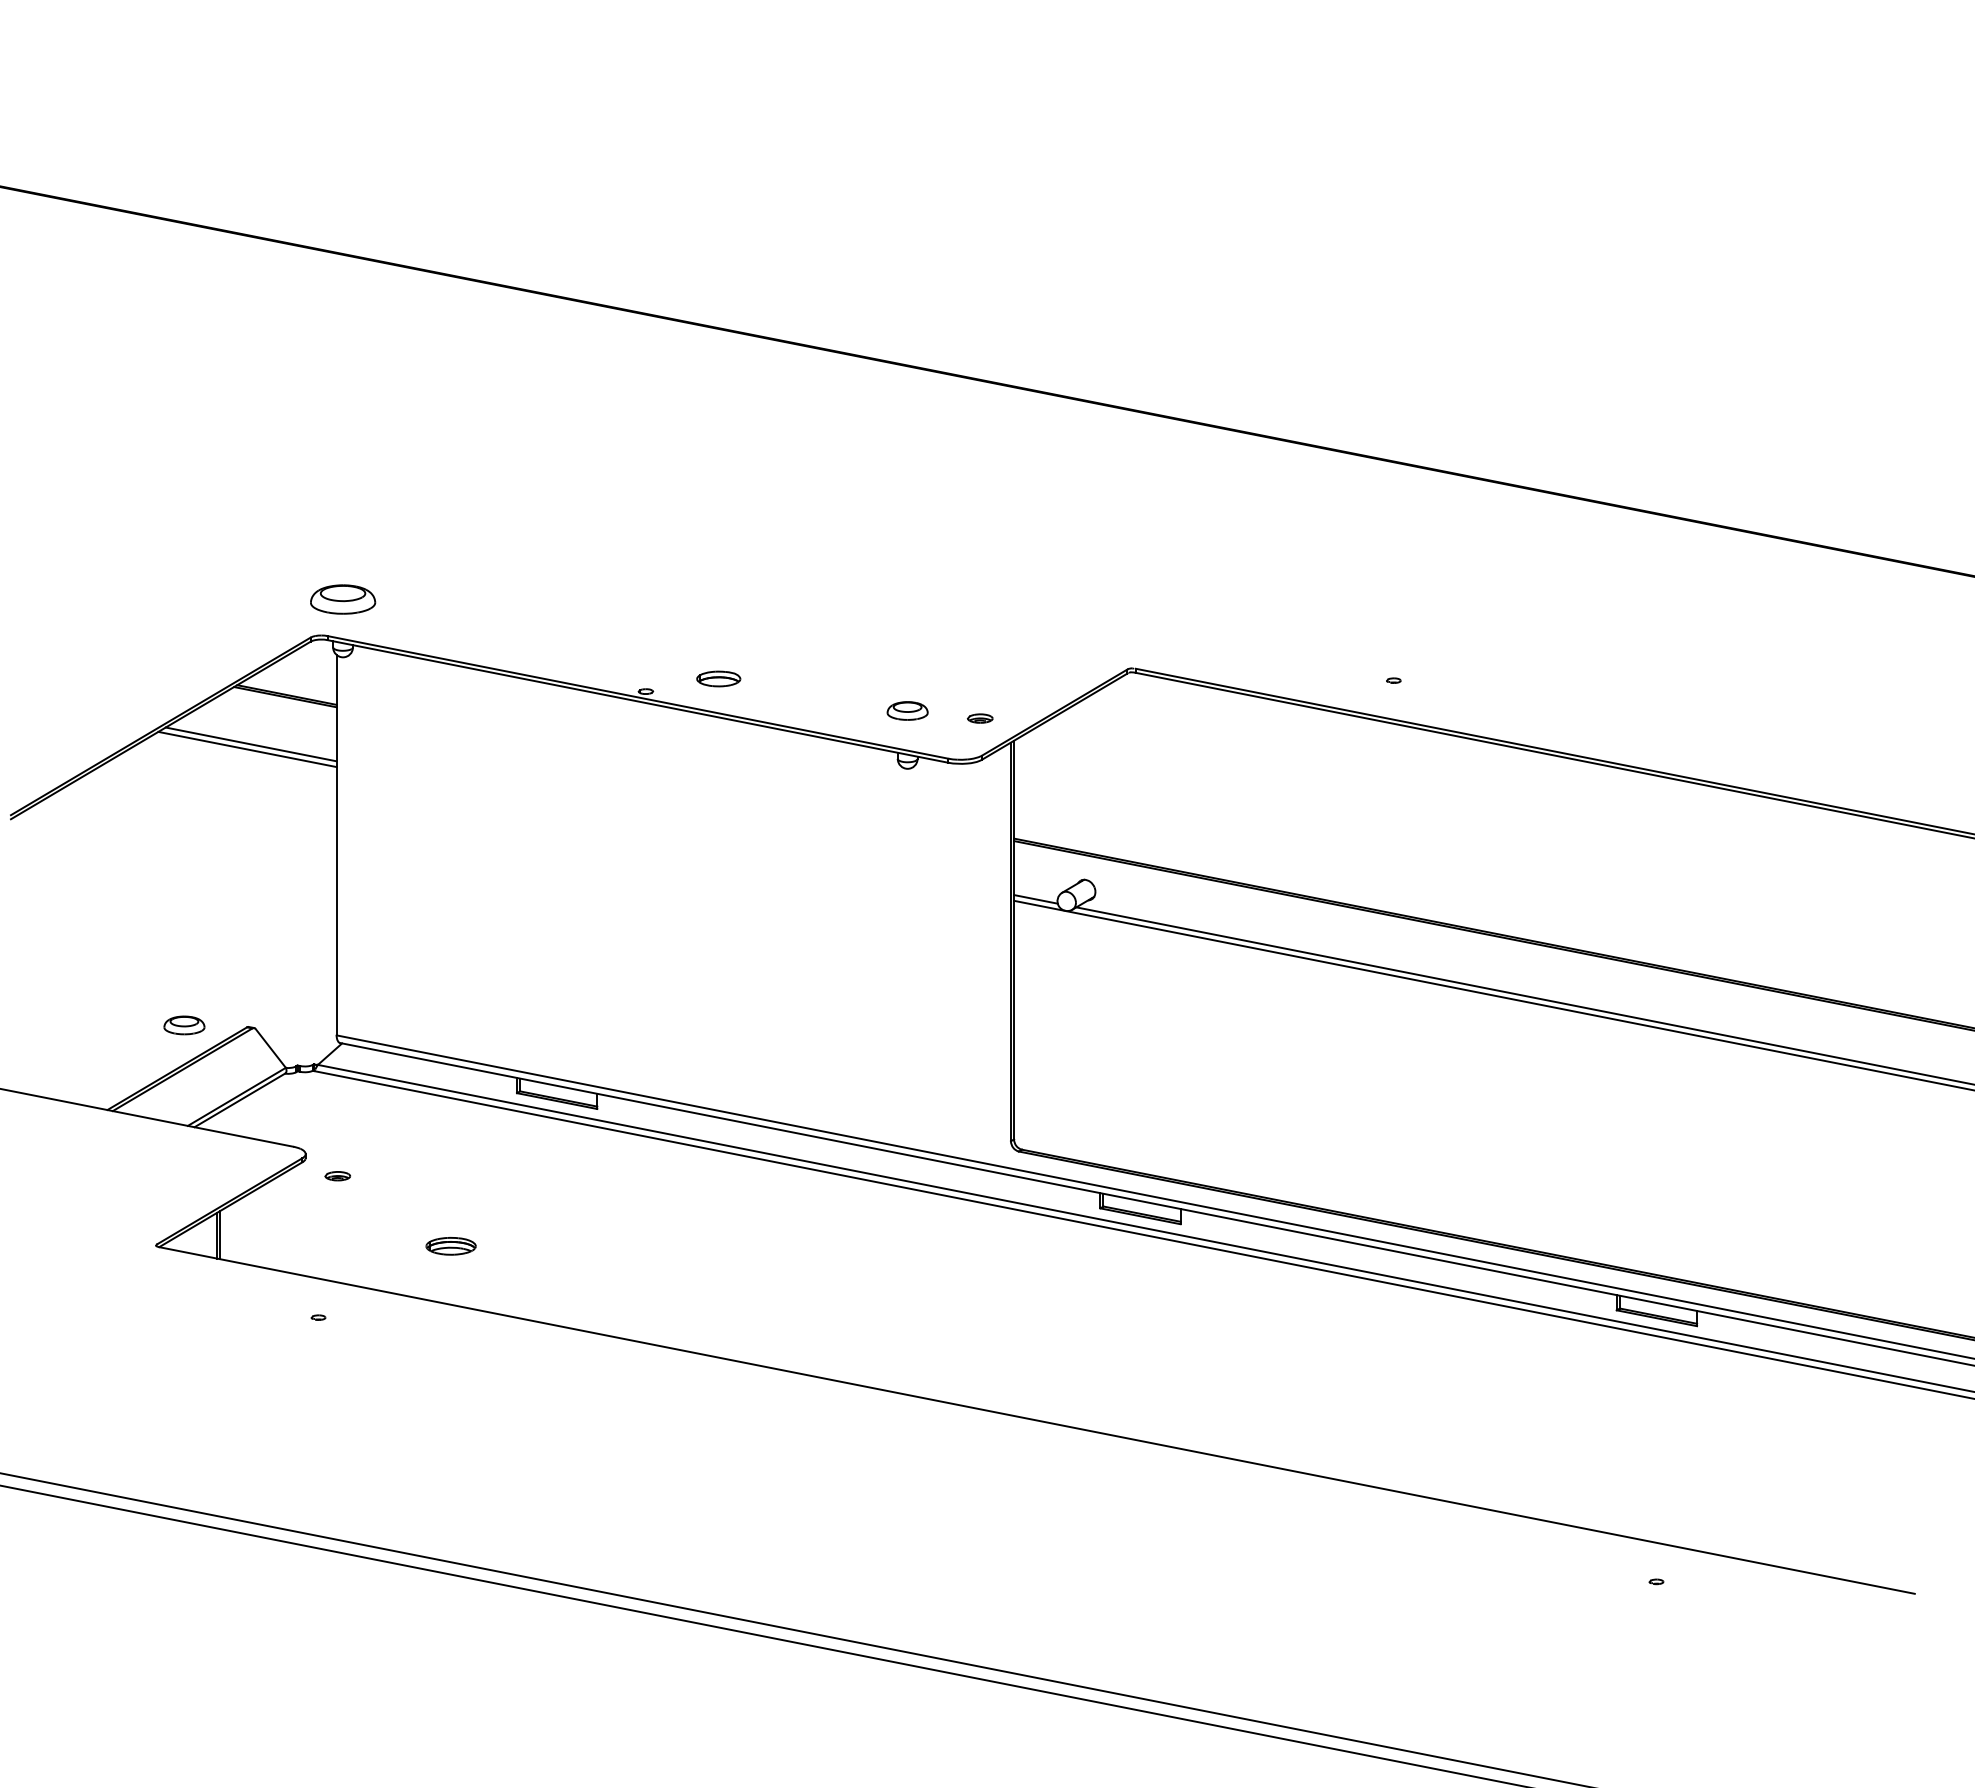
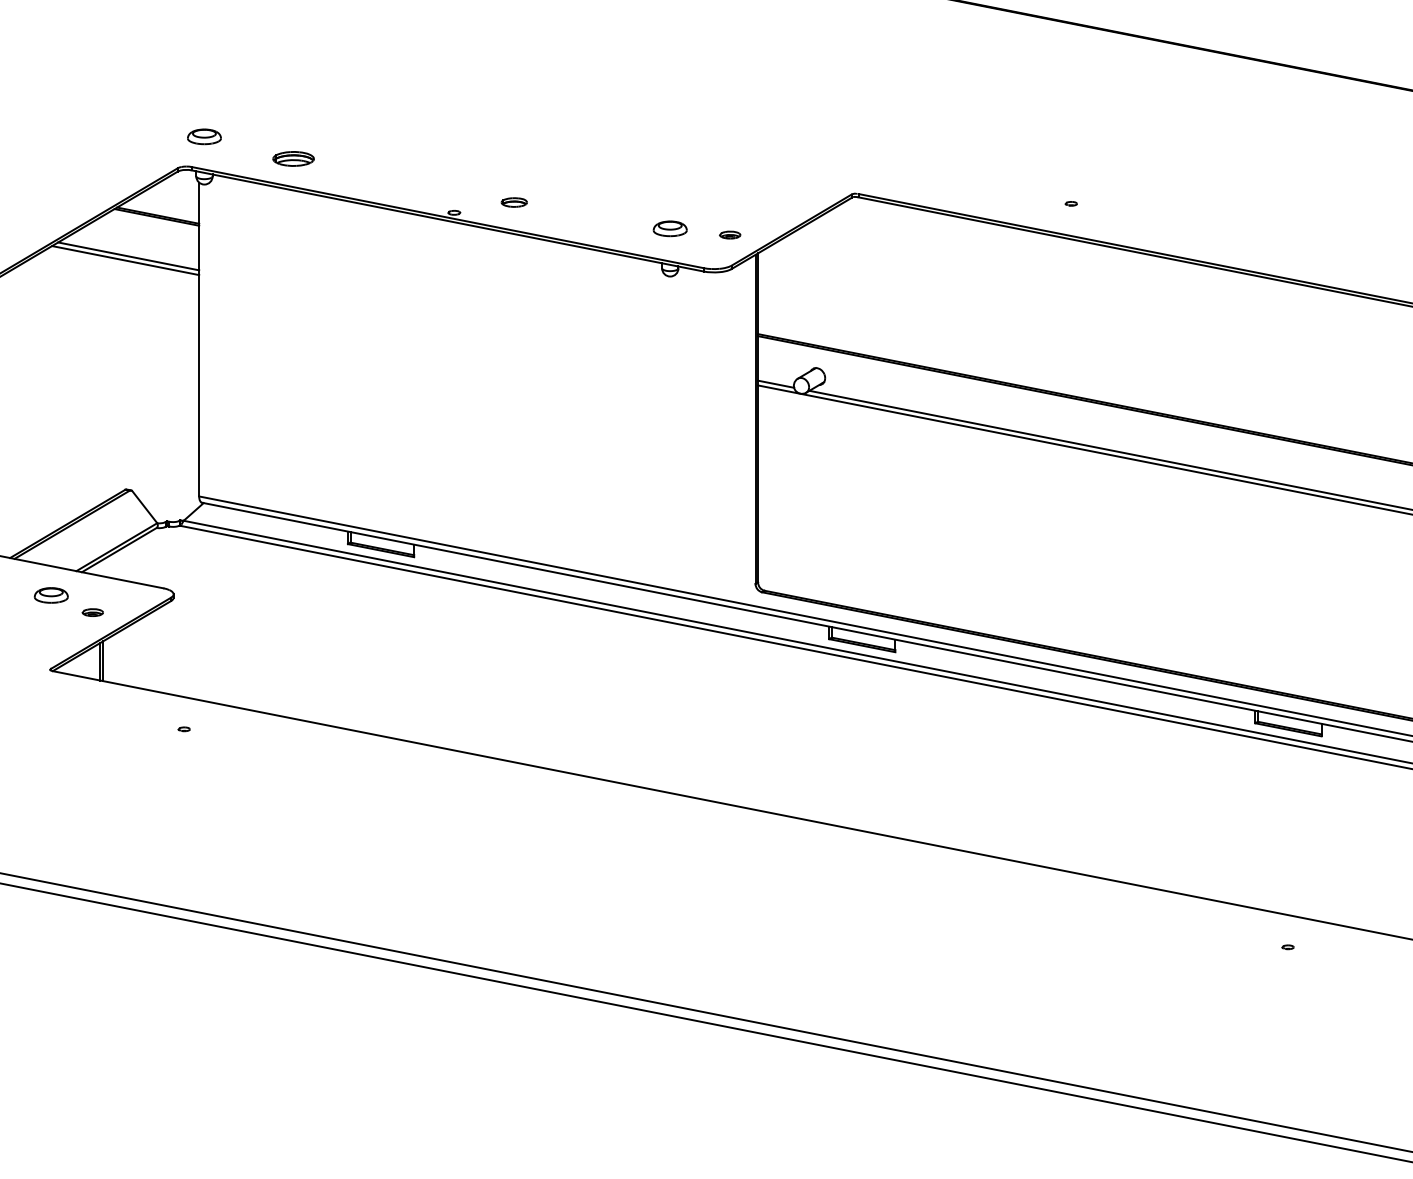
part: (342, 599) -> (204, 136), size x0.62
part: (718, 679) -> (514, 202), size x0.71
part: (184, 1025) -> (51, 595), moved
part: (337, 1176) -> (92, 612), moved
part: (450, 1246) -> (293, 159), moved

